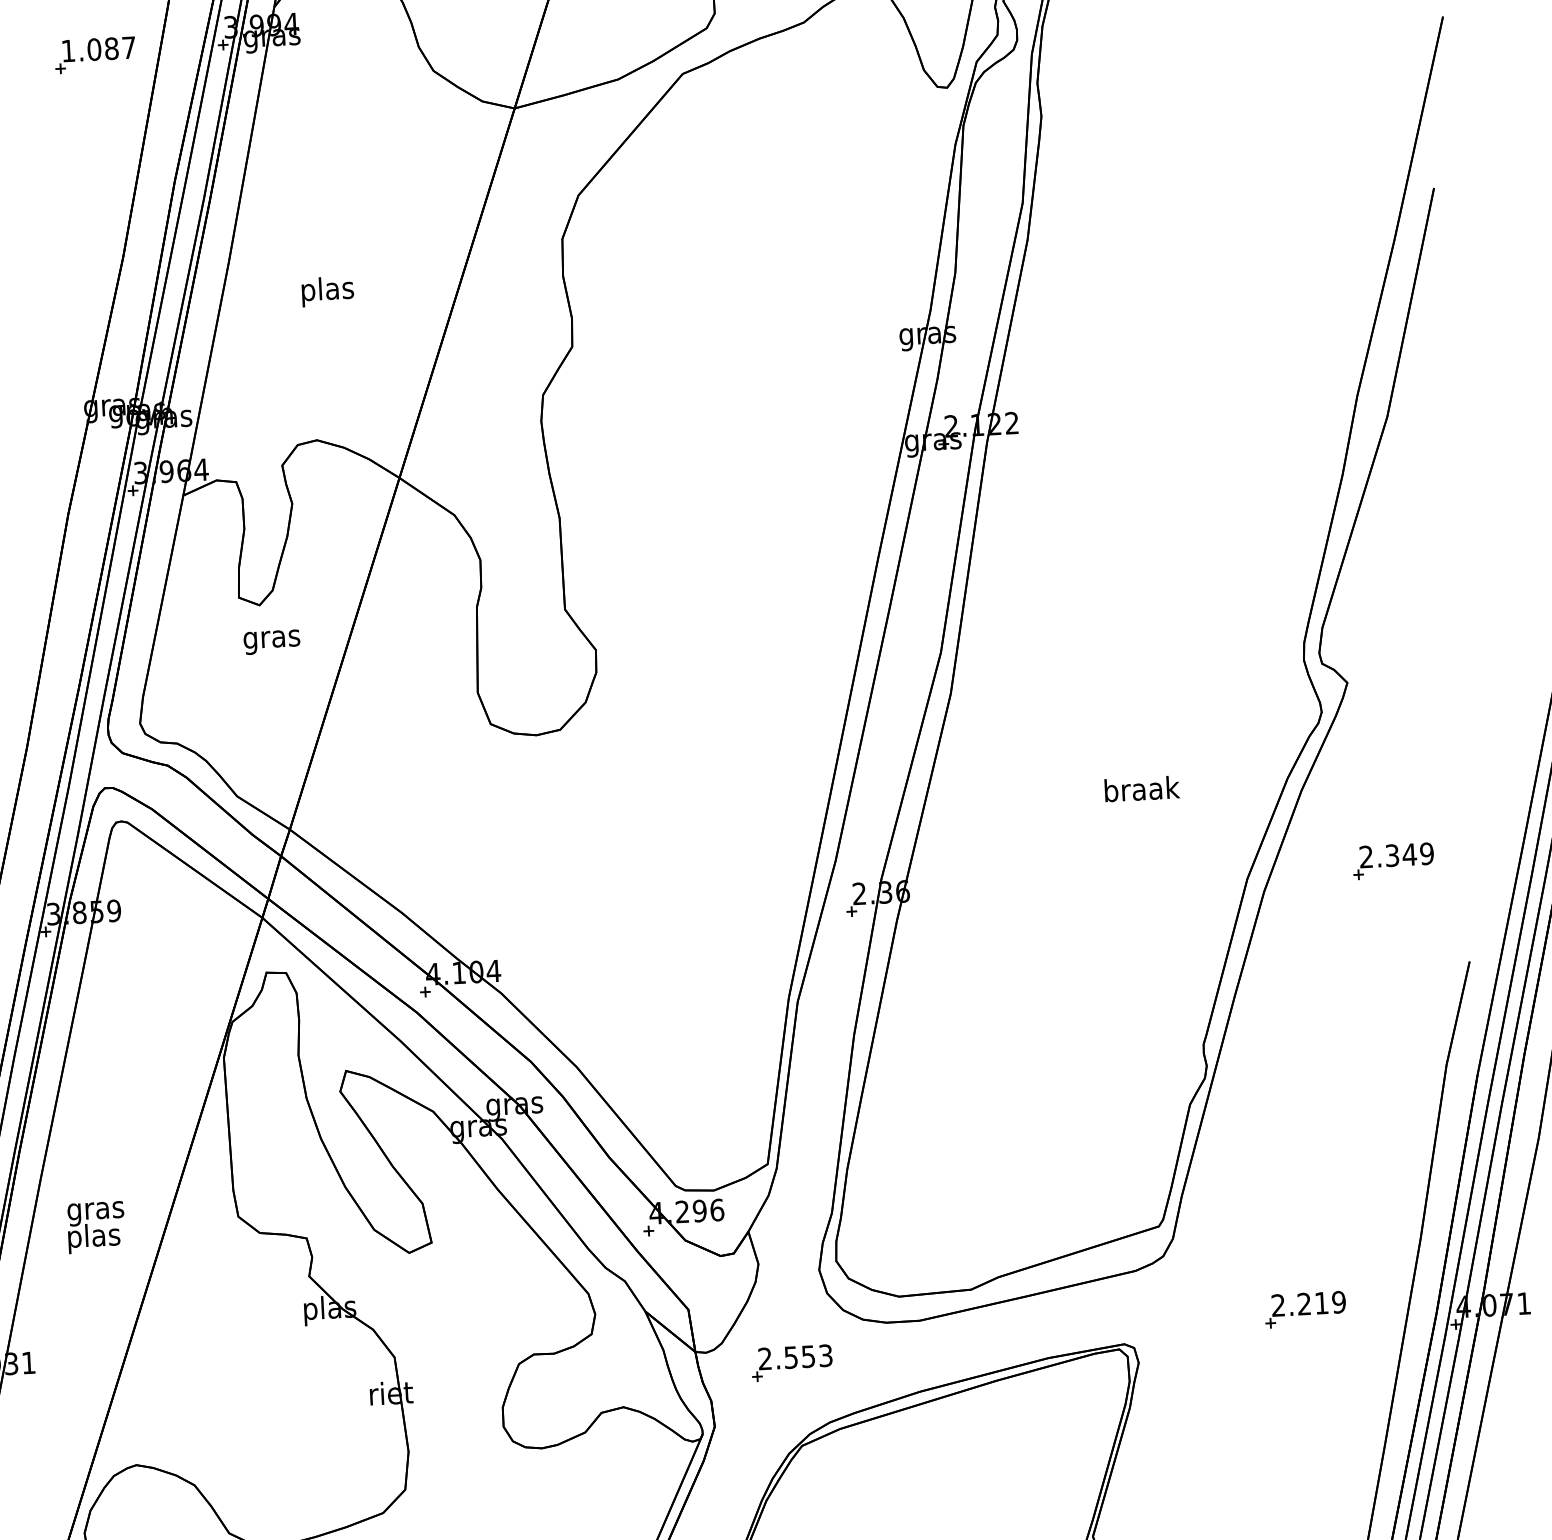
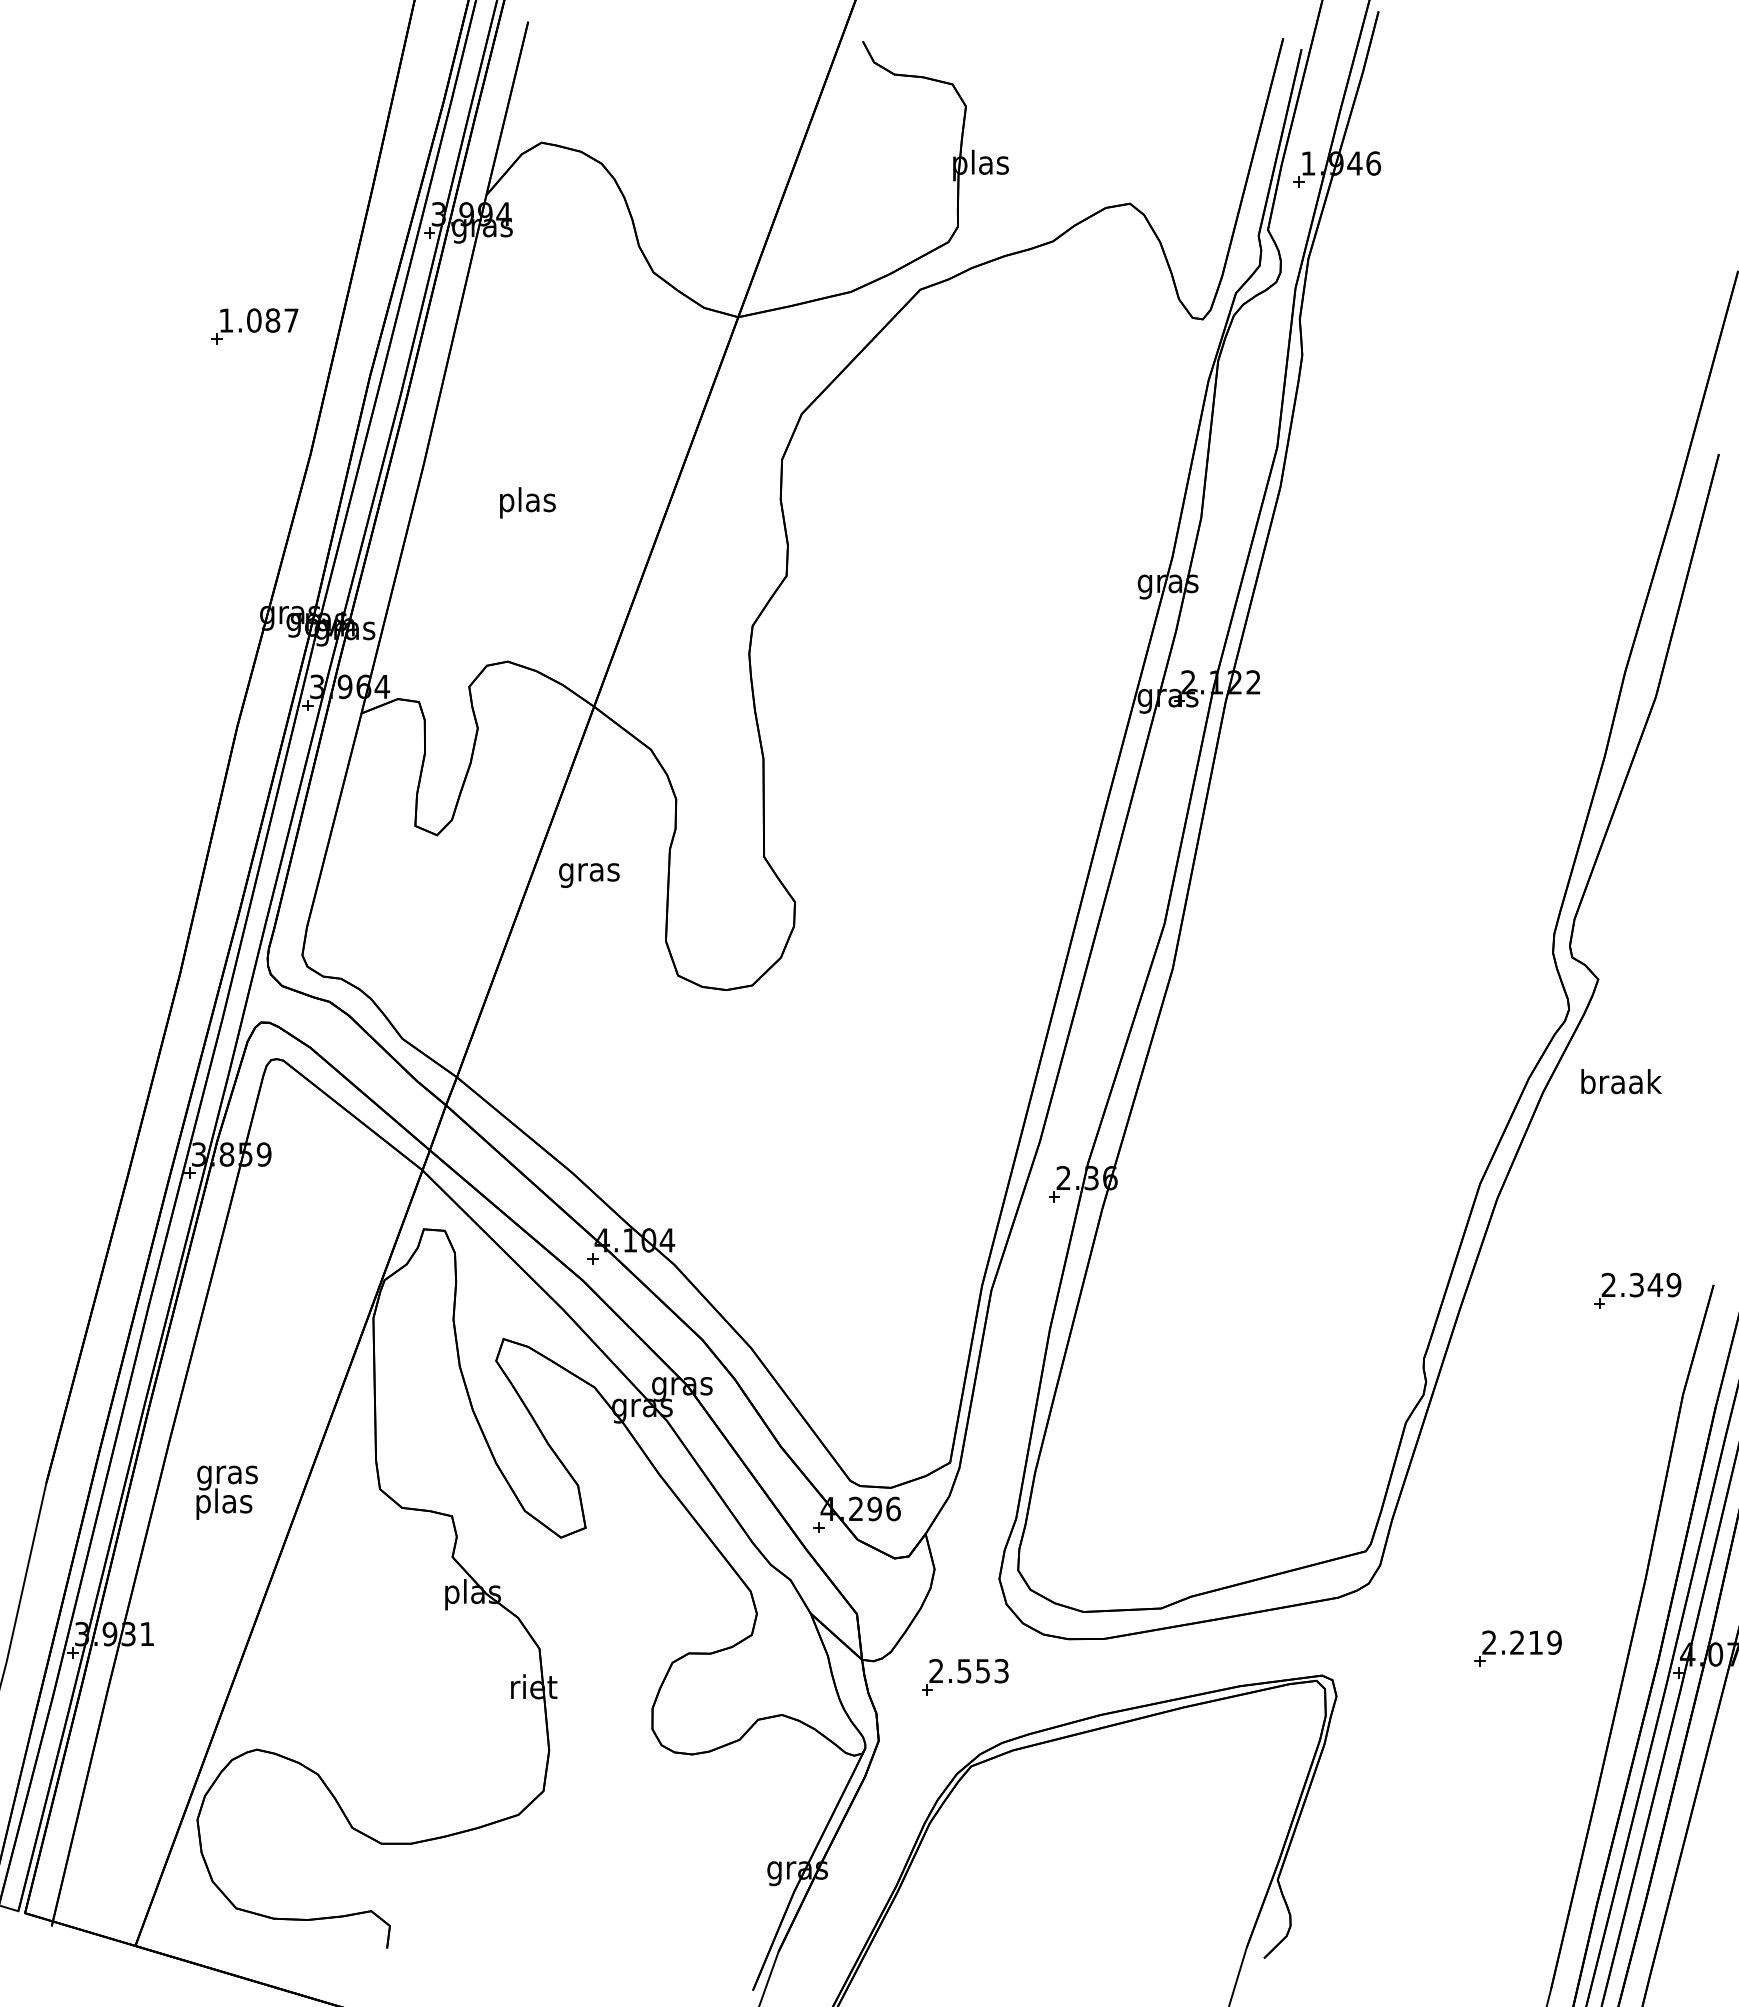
part: (94, 55) -> (254, 326), moved
text: (272, 642) -> (589, 875), moved
text: (1142, 788) -> (1621, 1081), moved
part: (1393, 860) -> (1637, 1290), moved

